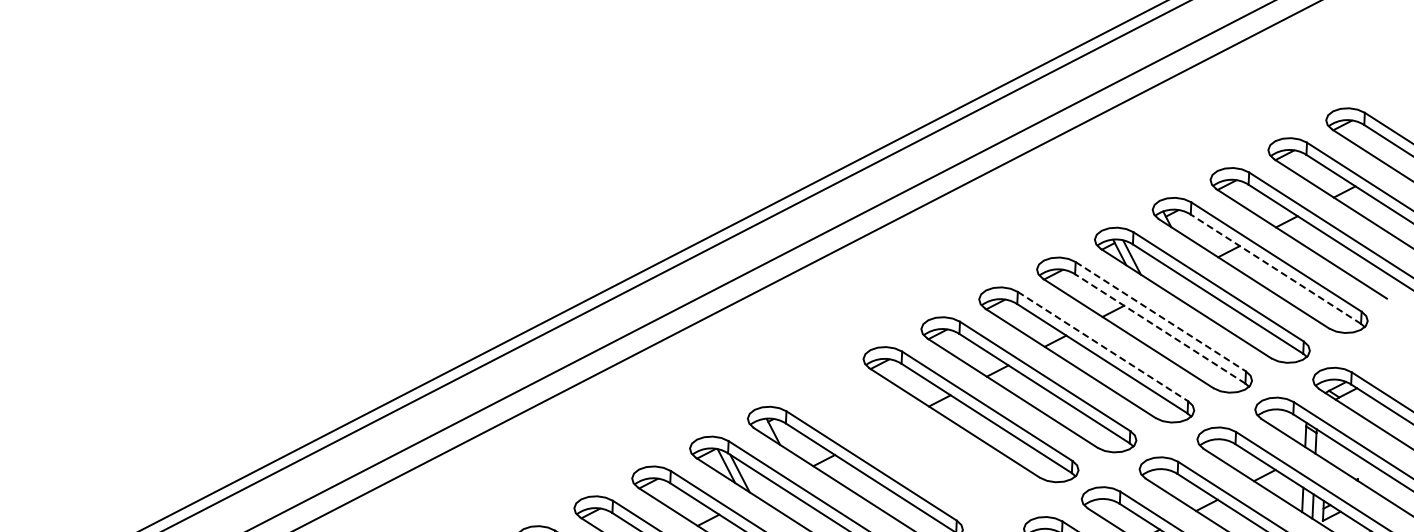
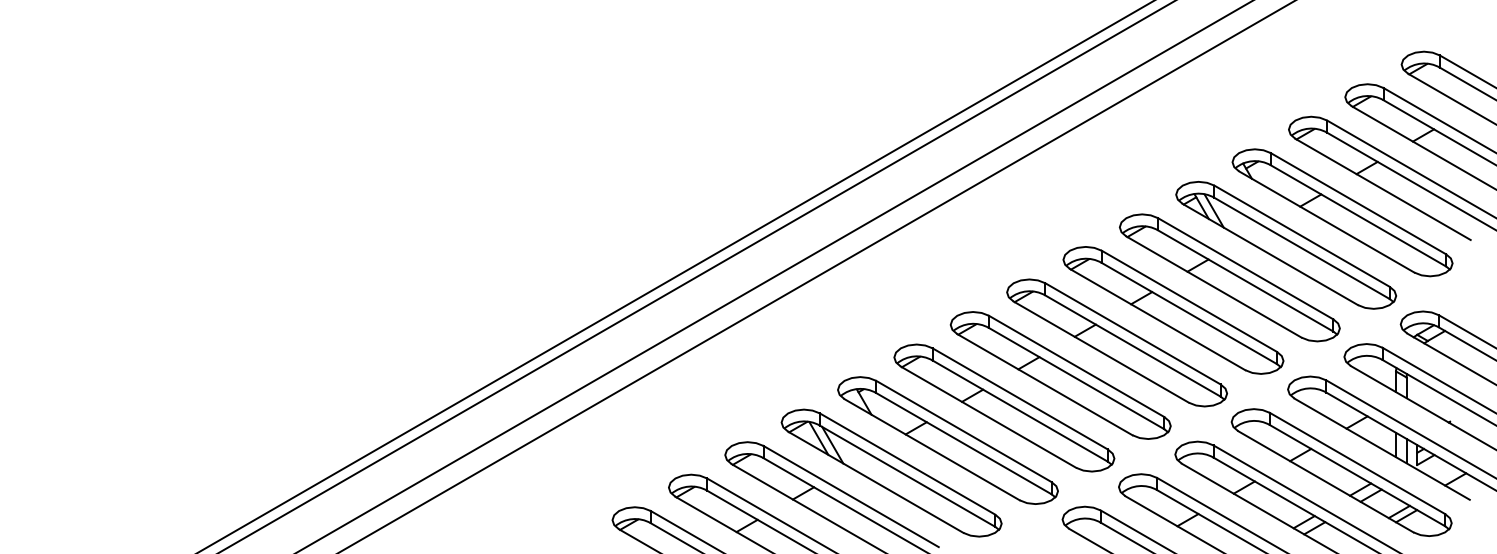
line: (1275, 268) -> (1357, 215), dashed -> solid
line: (1161, 317) -> (1246, 269), dashed -> solid
line: (1160, 328) -> (1245, 280), dashed -> solid
line: (1103, 346) -> (1189, 301), dashed -> solid
part: (913, 443) -> (1004, 407), added

